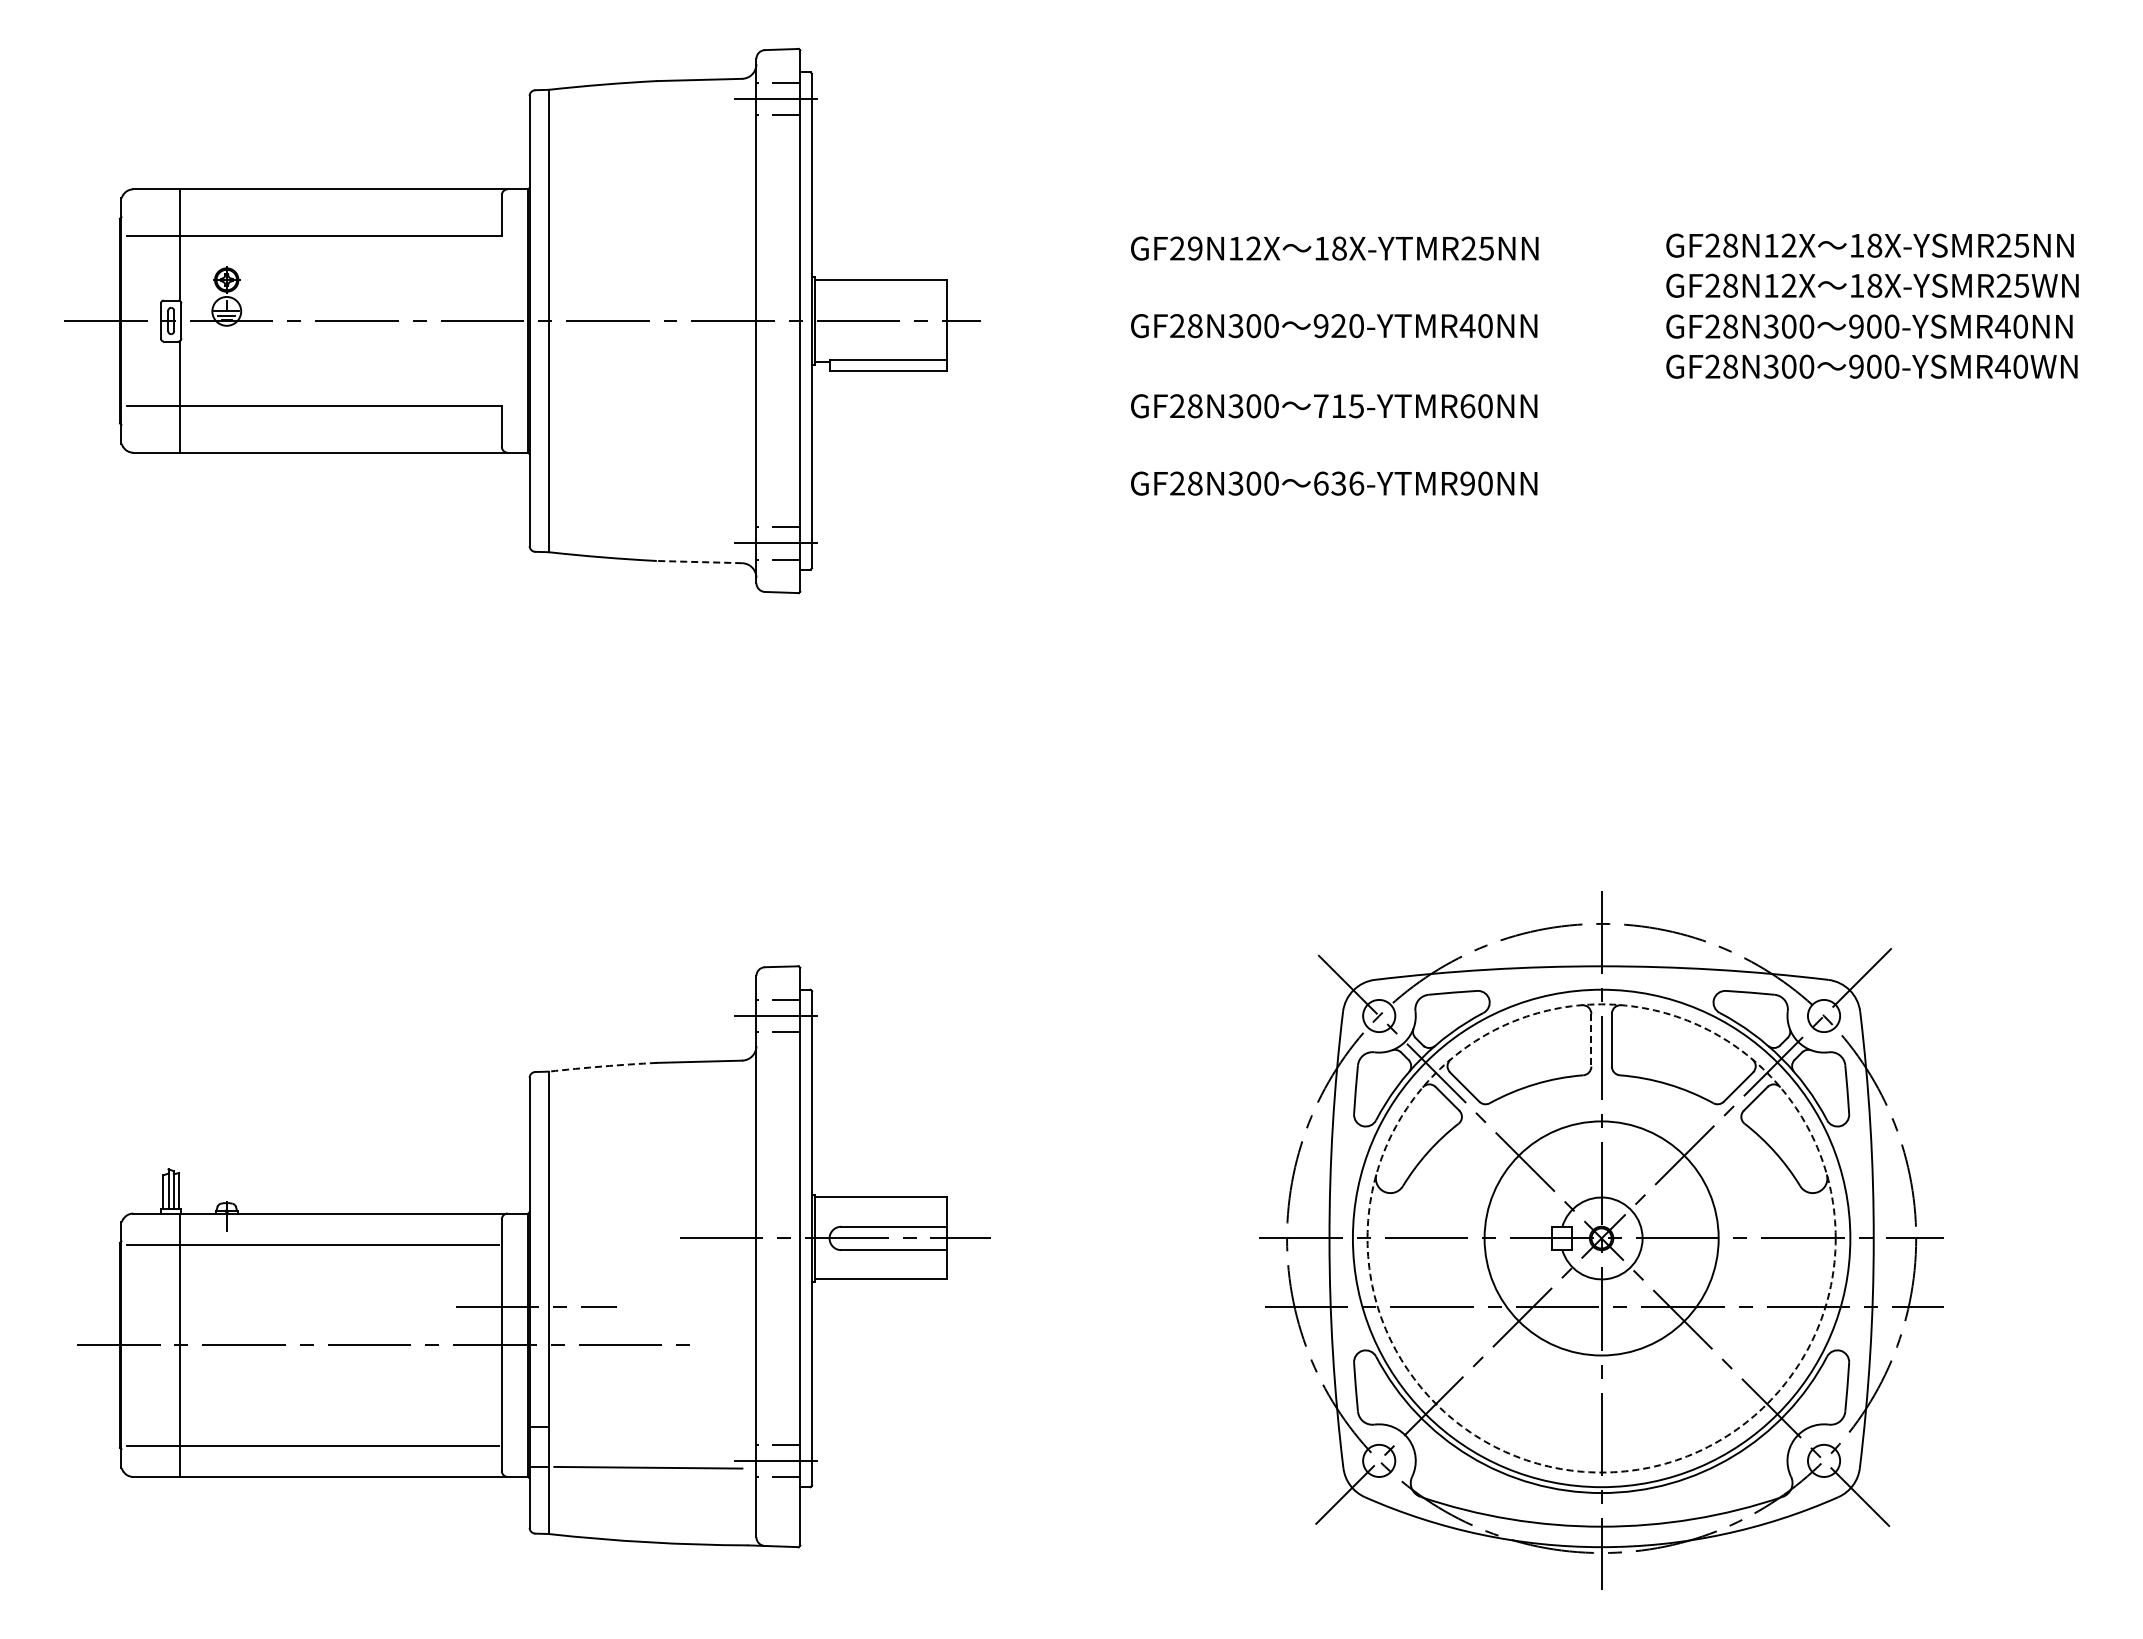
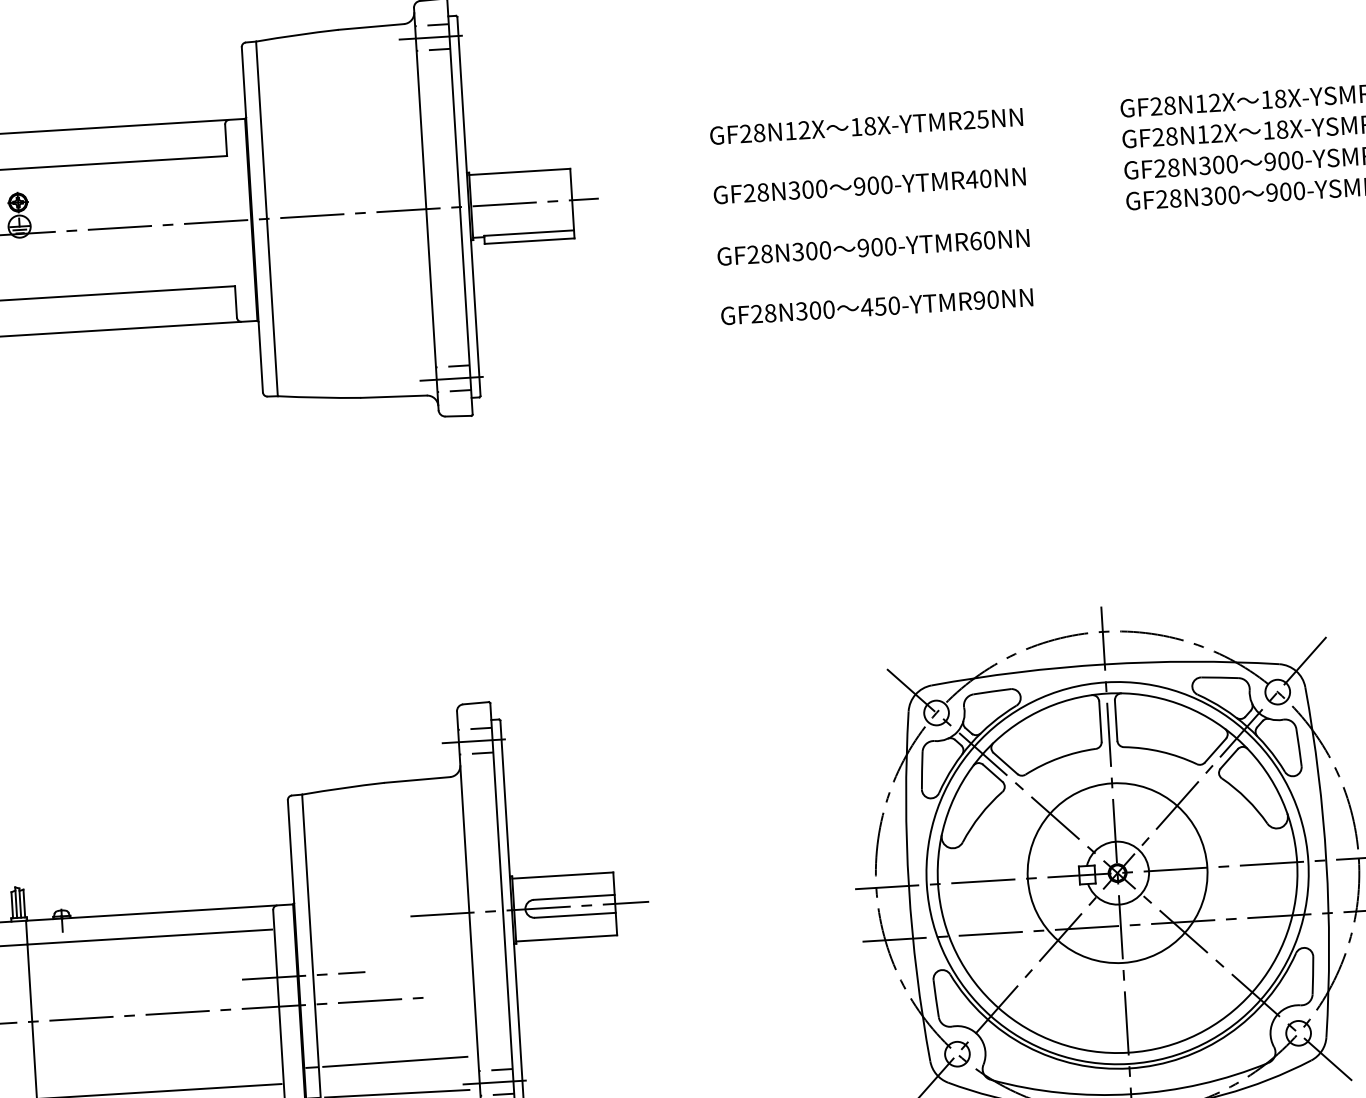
text: (1195, 248) -> (759, 132), GF29N12X -> GF28N12X
text: (1338, 326) -> (873, 186), 920-YTMR40NN -> 900-YTMR40NN
text: (1338, 406) -> (876, 247), 715-YTMR60NN -> 900-YTMR60NN
text: (1338, 483) -> (880, 306), 636-YTMR90NN -> 450-YTMR90NN
line: (699, 562) -> (393, 397), dashed -> solid
line: (1591, 1040) -> (1100, 721), dashed -> solid
arc: (602, 1066) -> (343, 788), dashed -> solid
circle: (1601, 1238) -> (1117, 873), dashed -> solid
line: (648, 1425) -> (395, 1061), added

